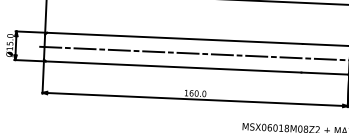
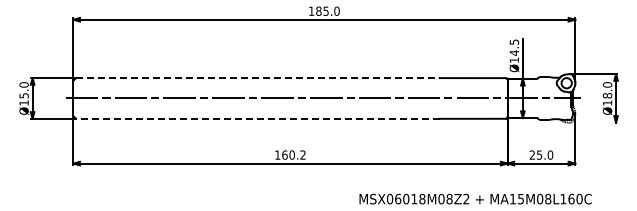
line: (174, 38) -> (257, 78), solid -> dashed
line: (173, 66) -> (257, 118), solid -> dashed
text: (203, 93) -> (302, 154), 160.0 -> 160.2

